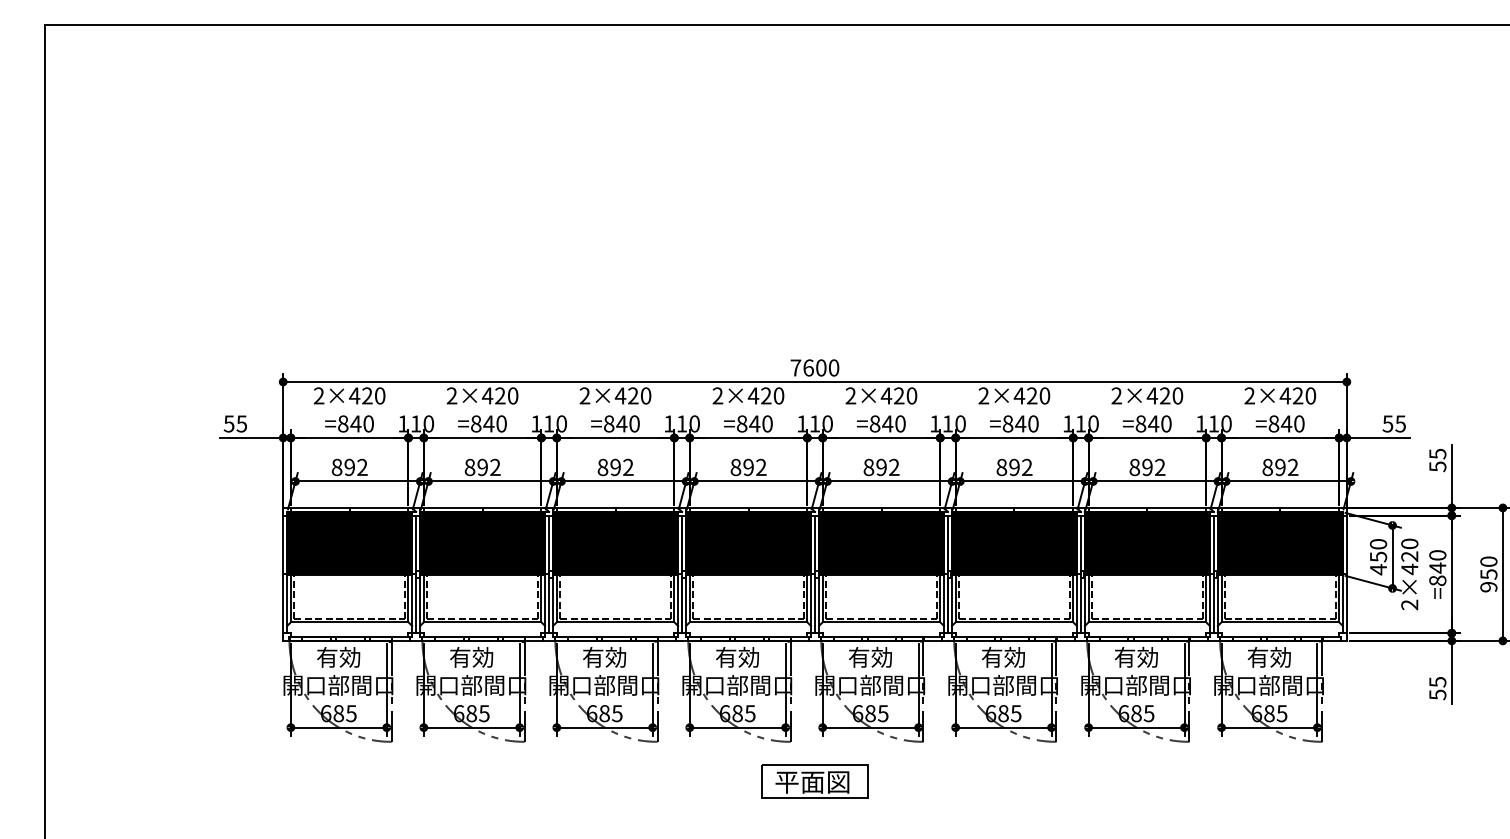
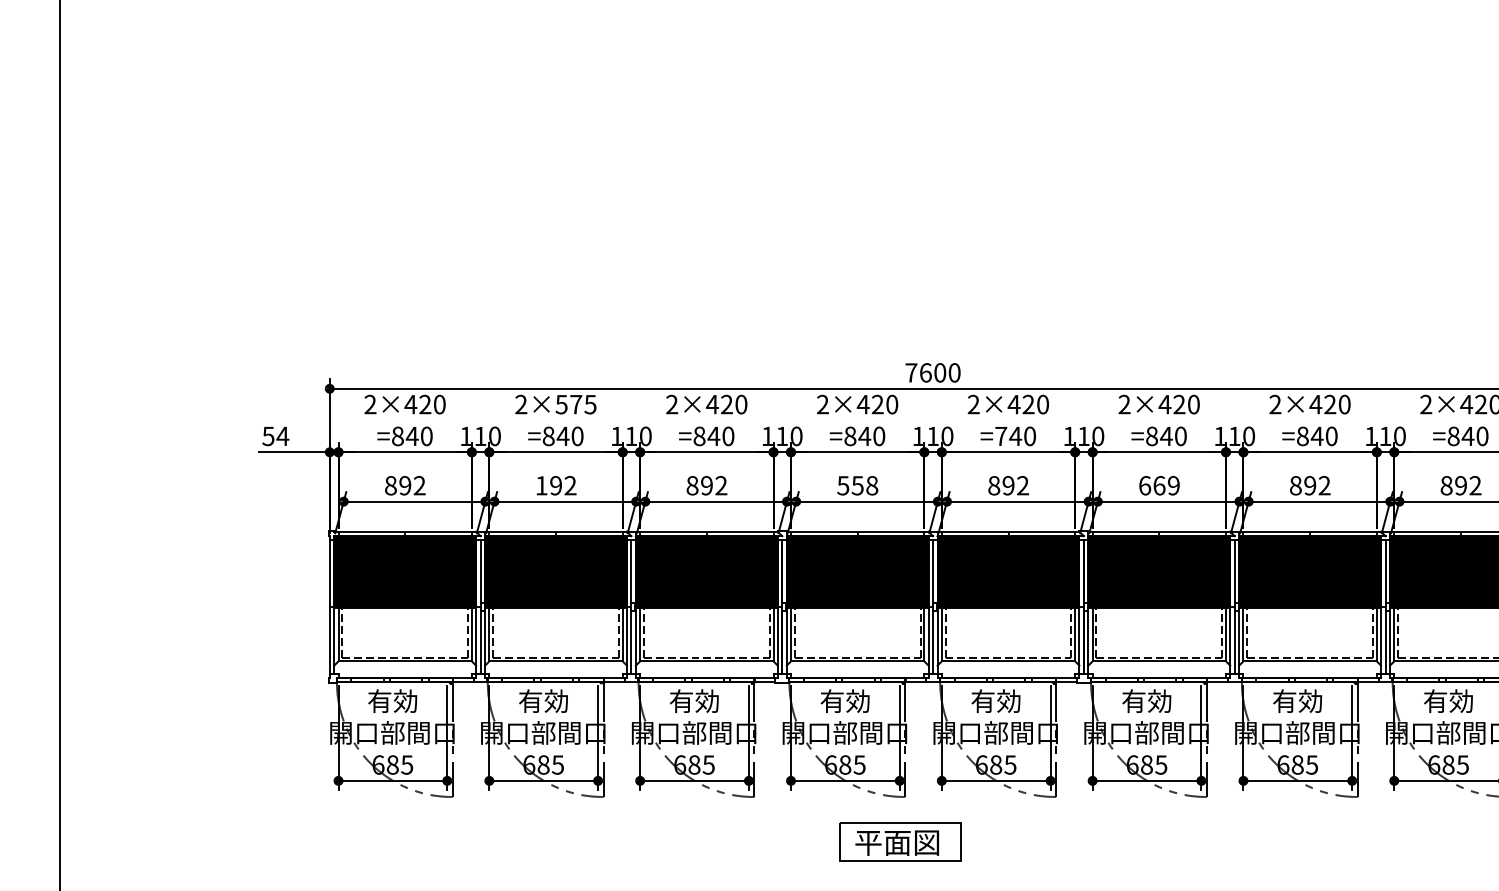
text: (499, 395) -> (575, 404), 2×420 -> 2×575
text: (241, 423) -> (282, 435), 55 -> 54
text: (874, 423) -> (1000, 435), =840 -> =740
text: (469, 467) -> (541, 485), 892 -> 192
text: (748, 467) -> (857, 485), 892 -> 558
text: (1014, 467) -> (1159, 485), 892 -> 669
part: (814, 781) -> (899, 841), moved

